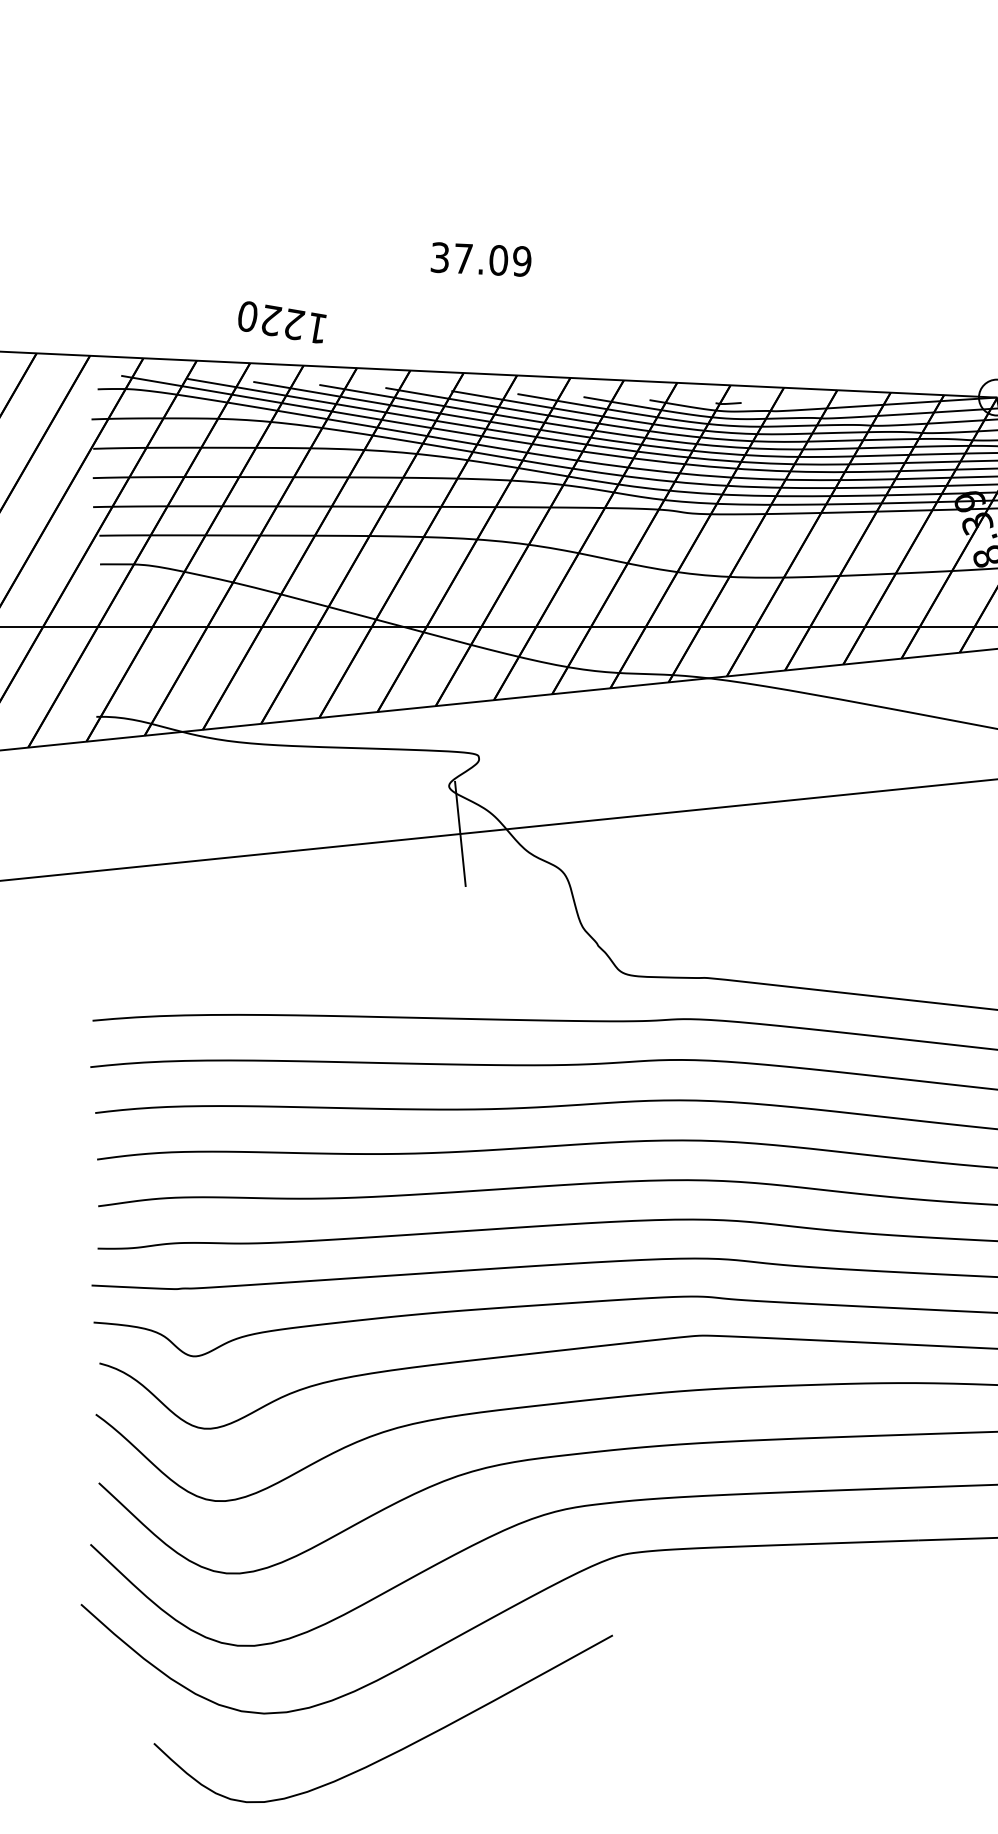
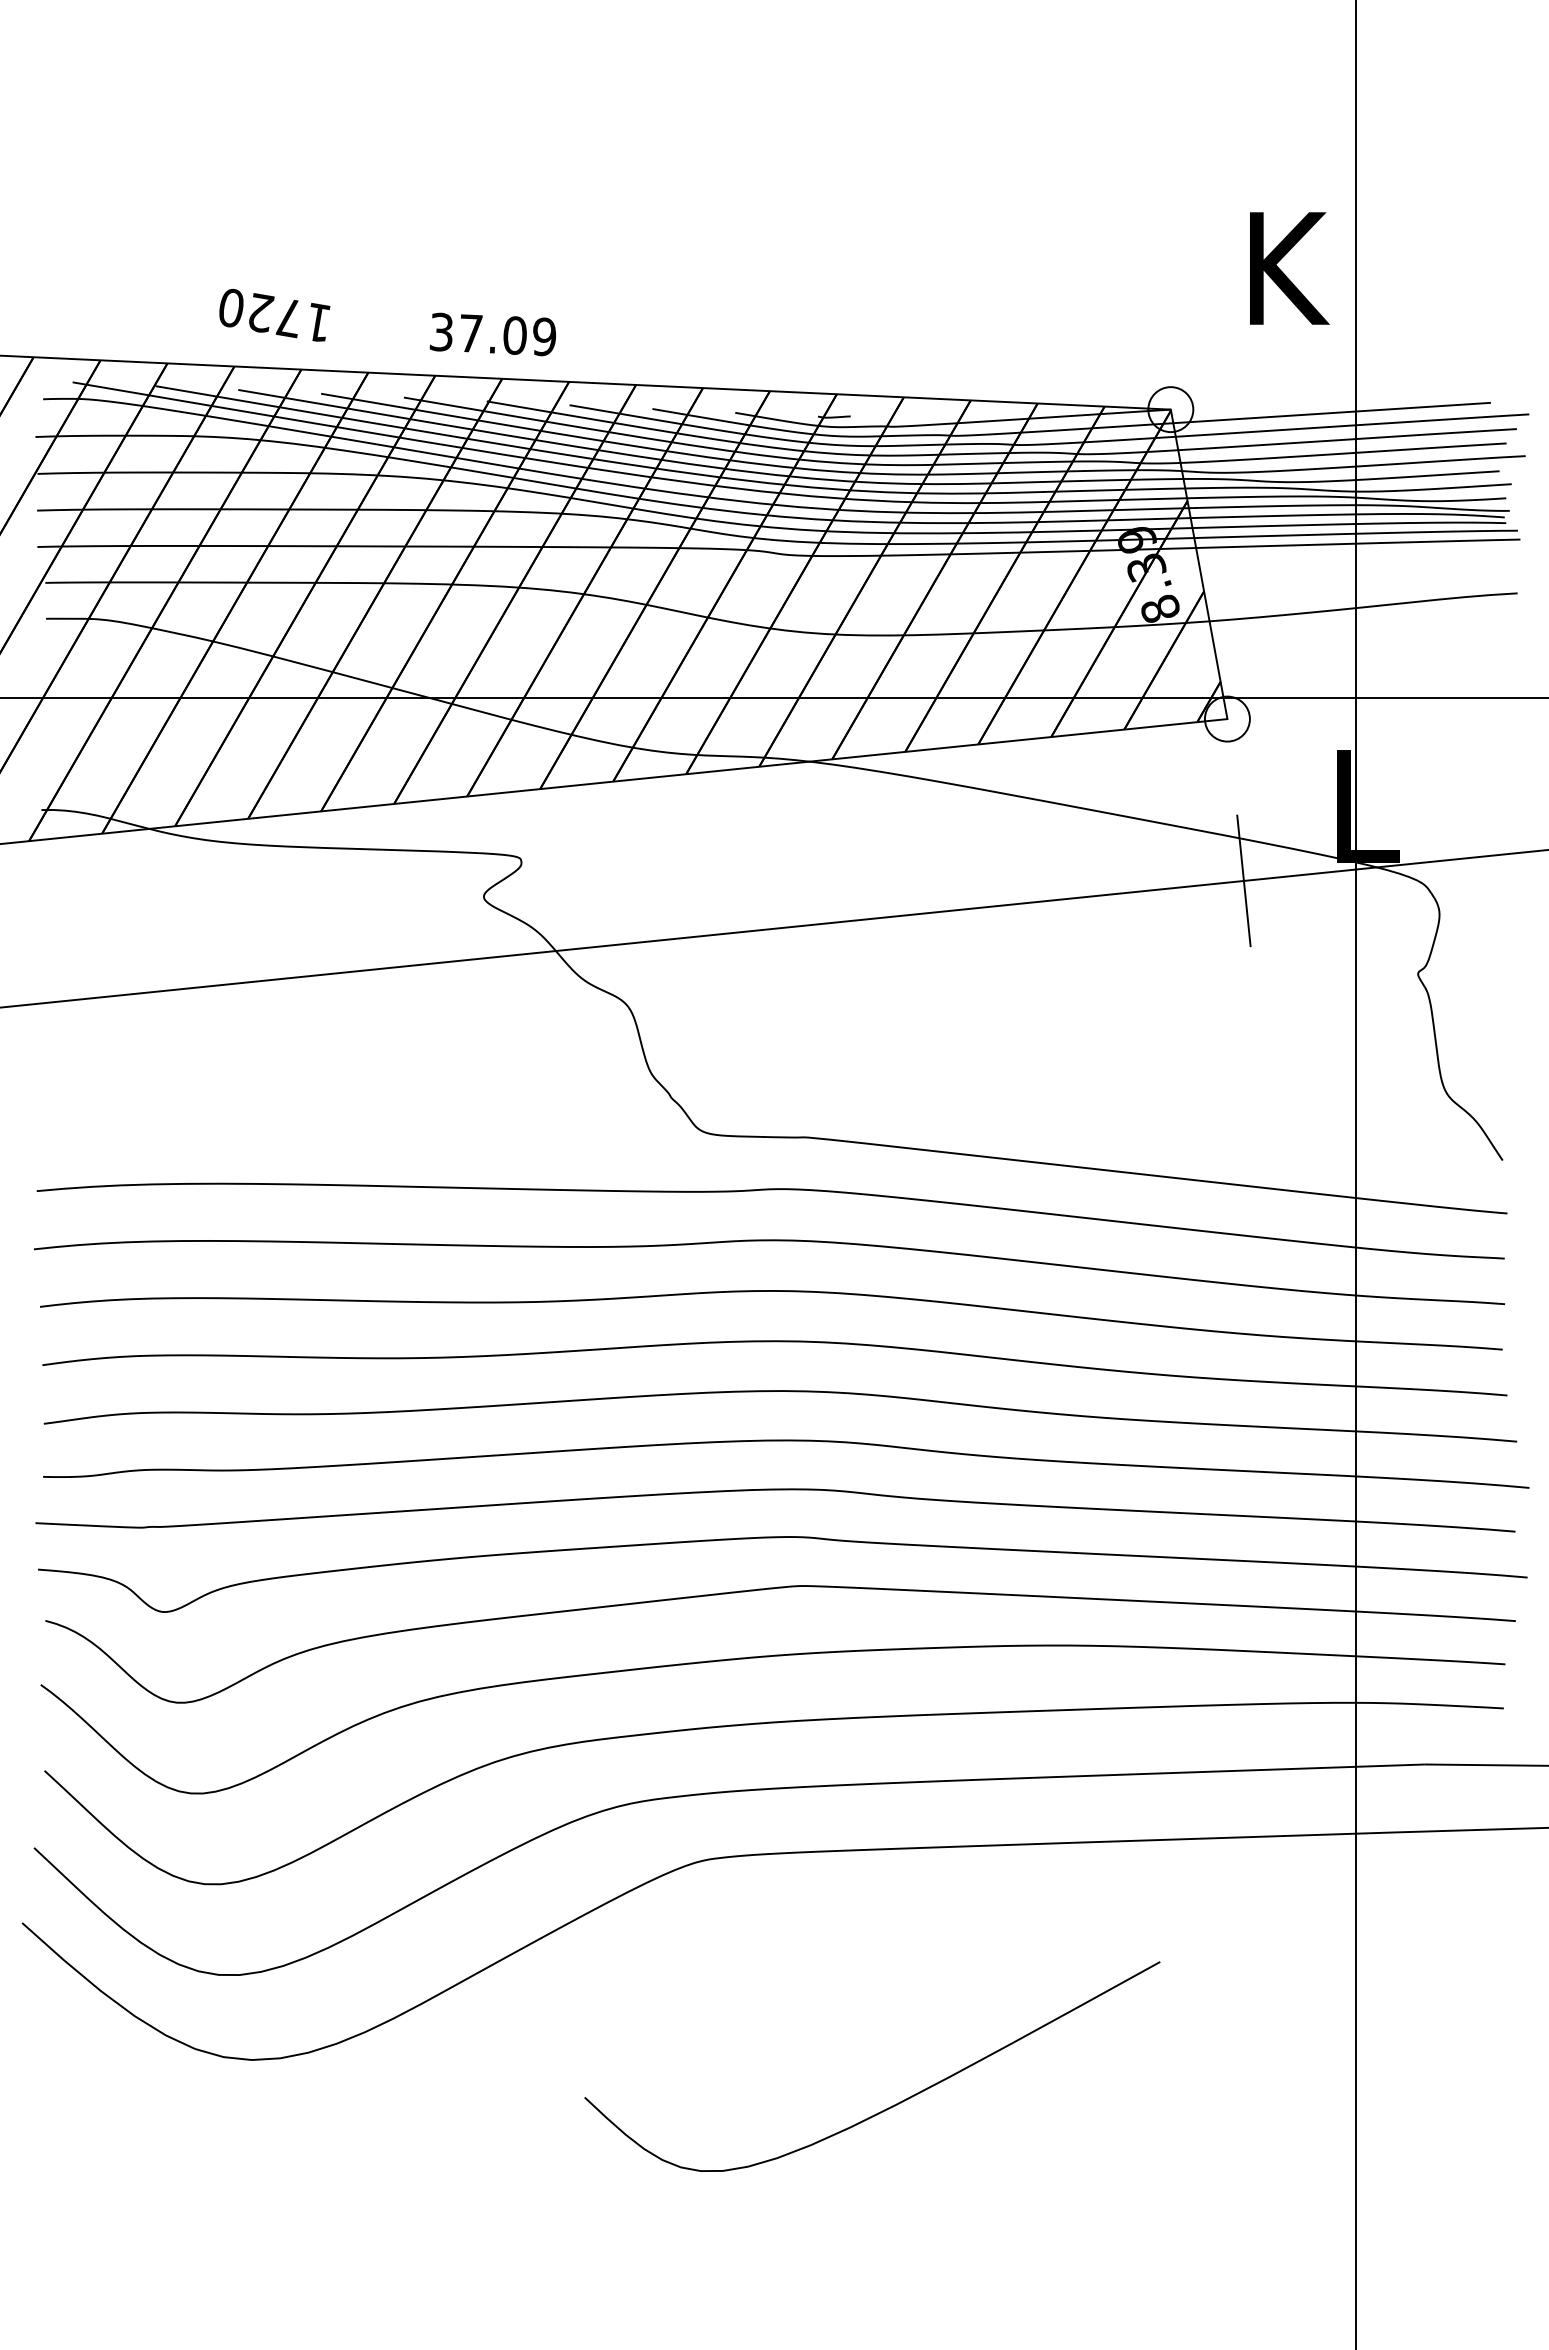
text: (480, 259) -> (492, 334), moved
text: (294, 324) -> (289, 318), 1220 -> 1720
line: (459, 833) -> (497, 956), removed
curve: (399, 1749) -> (892, 2105), moved

